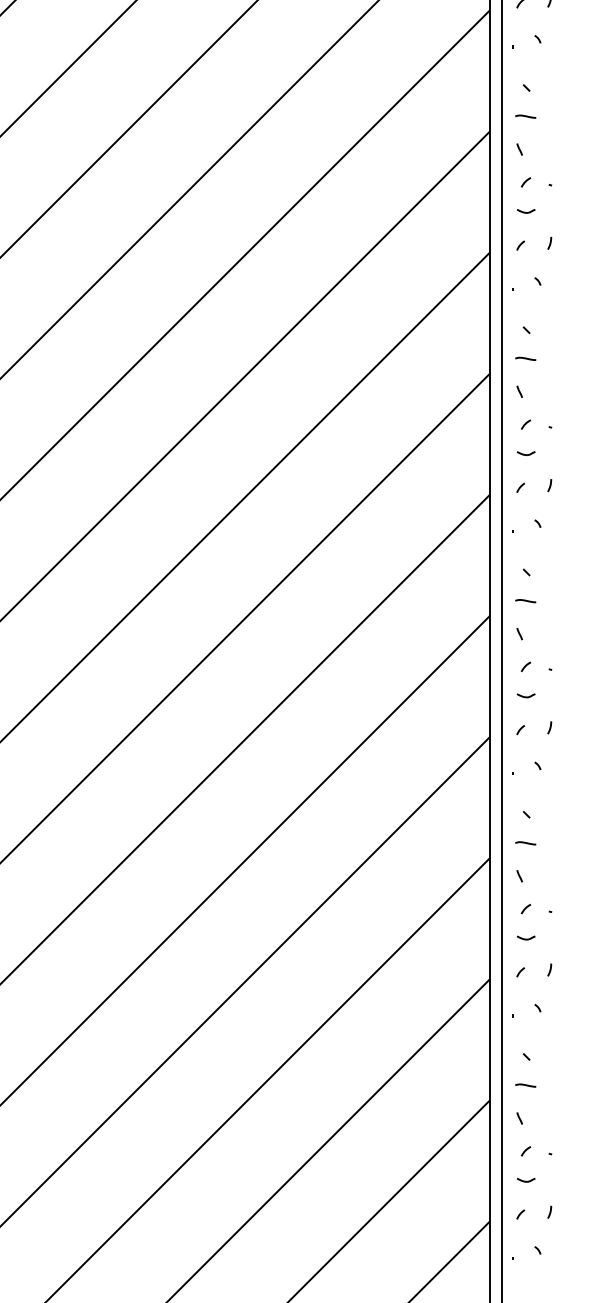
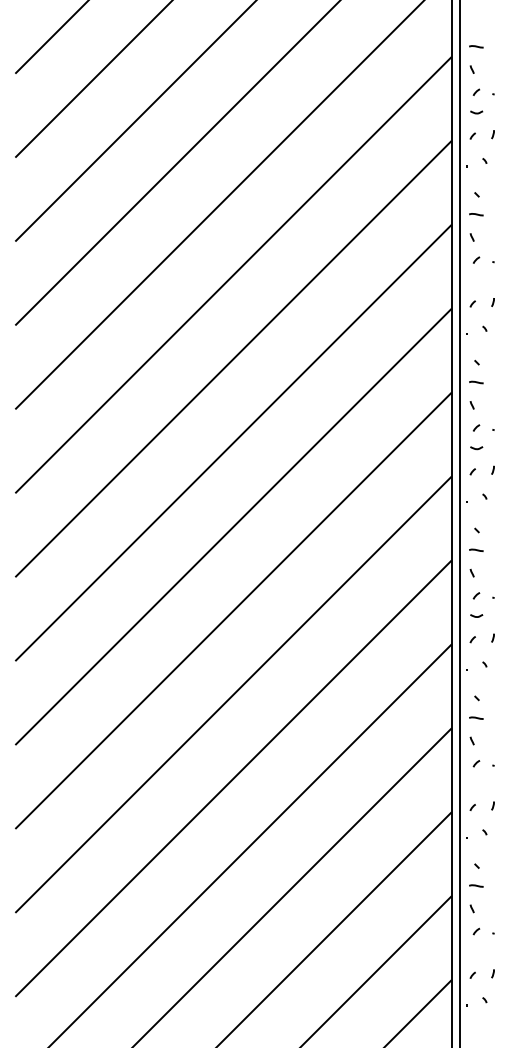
curve: (525, 211) -> (476, 280), removed
curve: (524, 937) -> (475, 783), removed
curve: (525, 1180) -> (476, 951), removed

